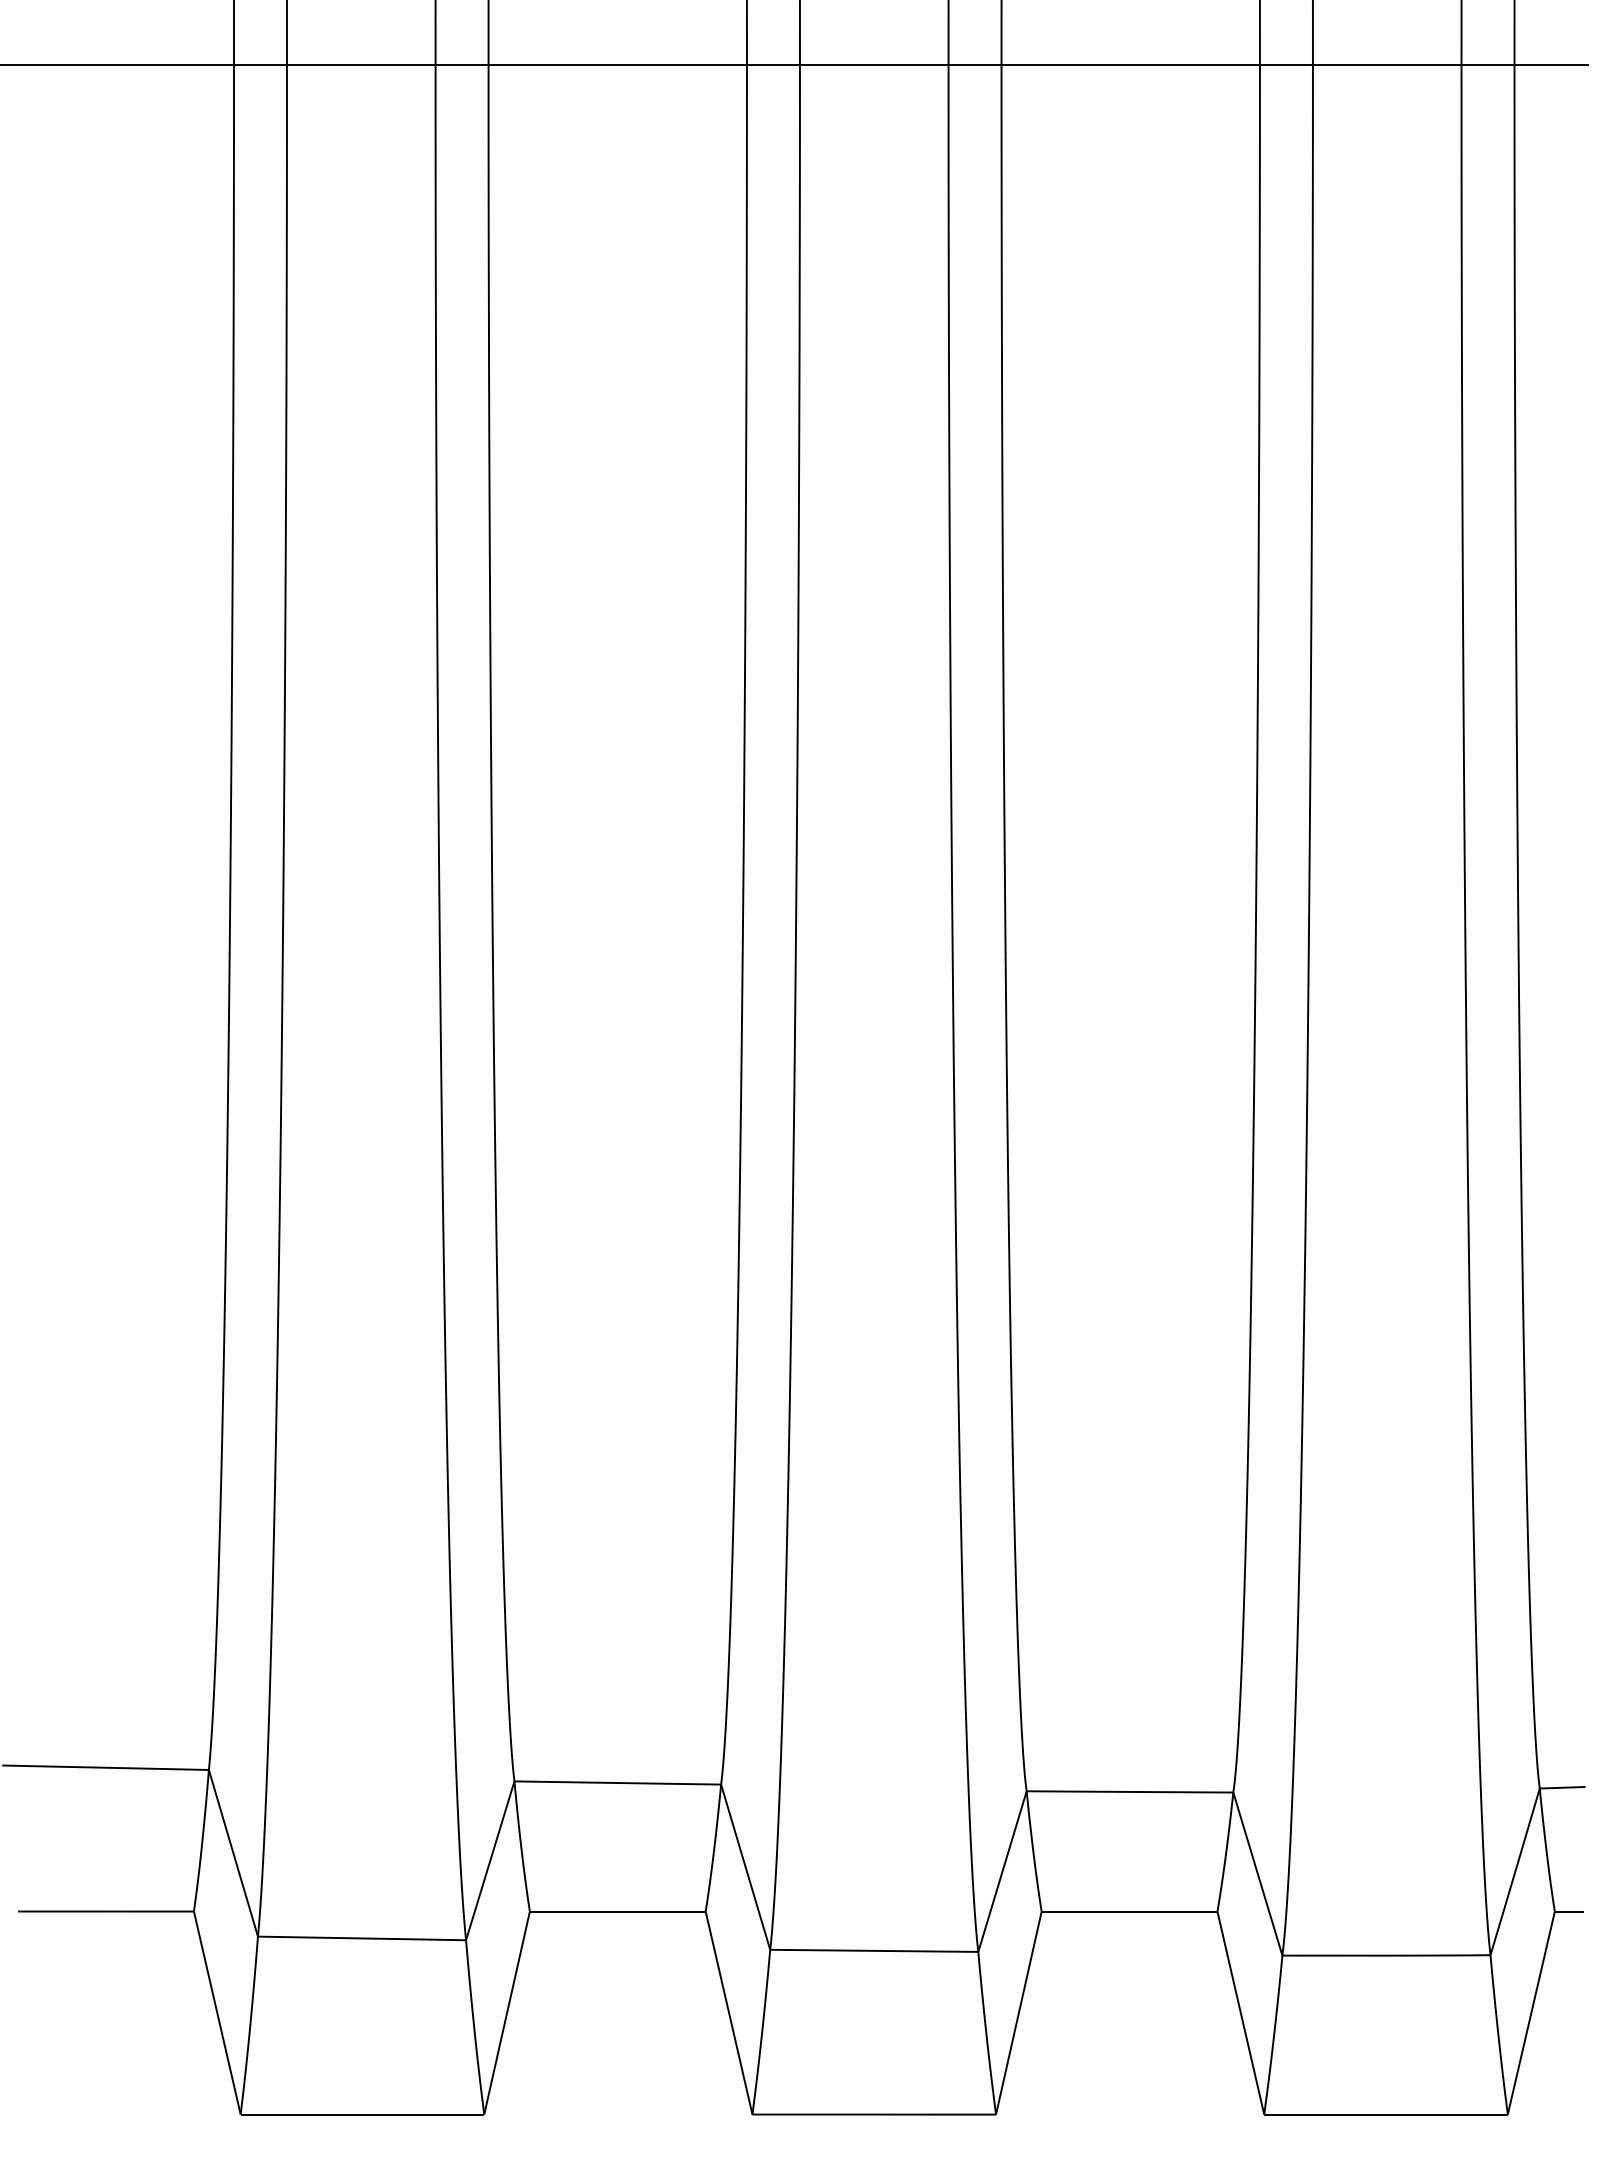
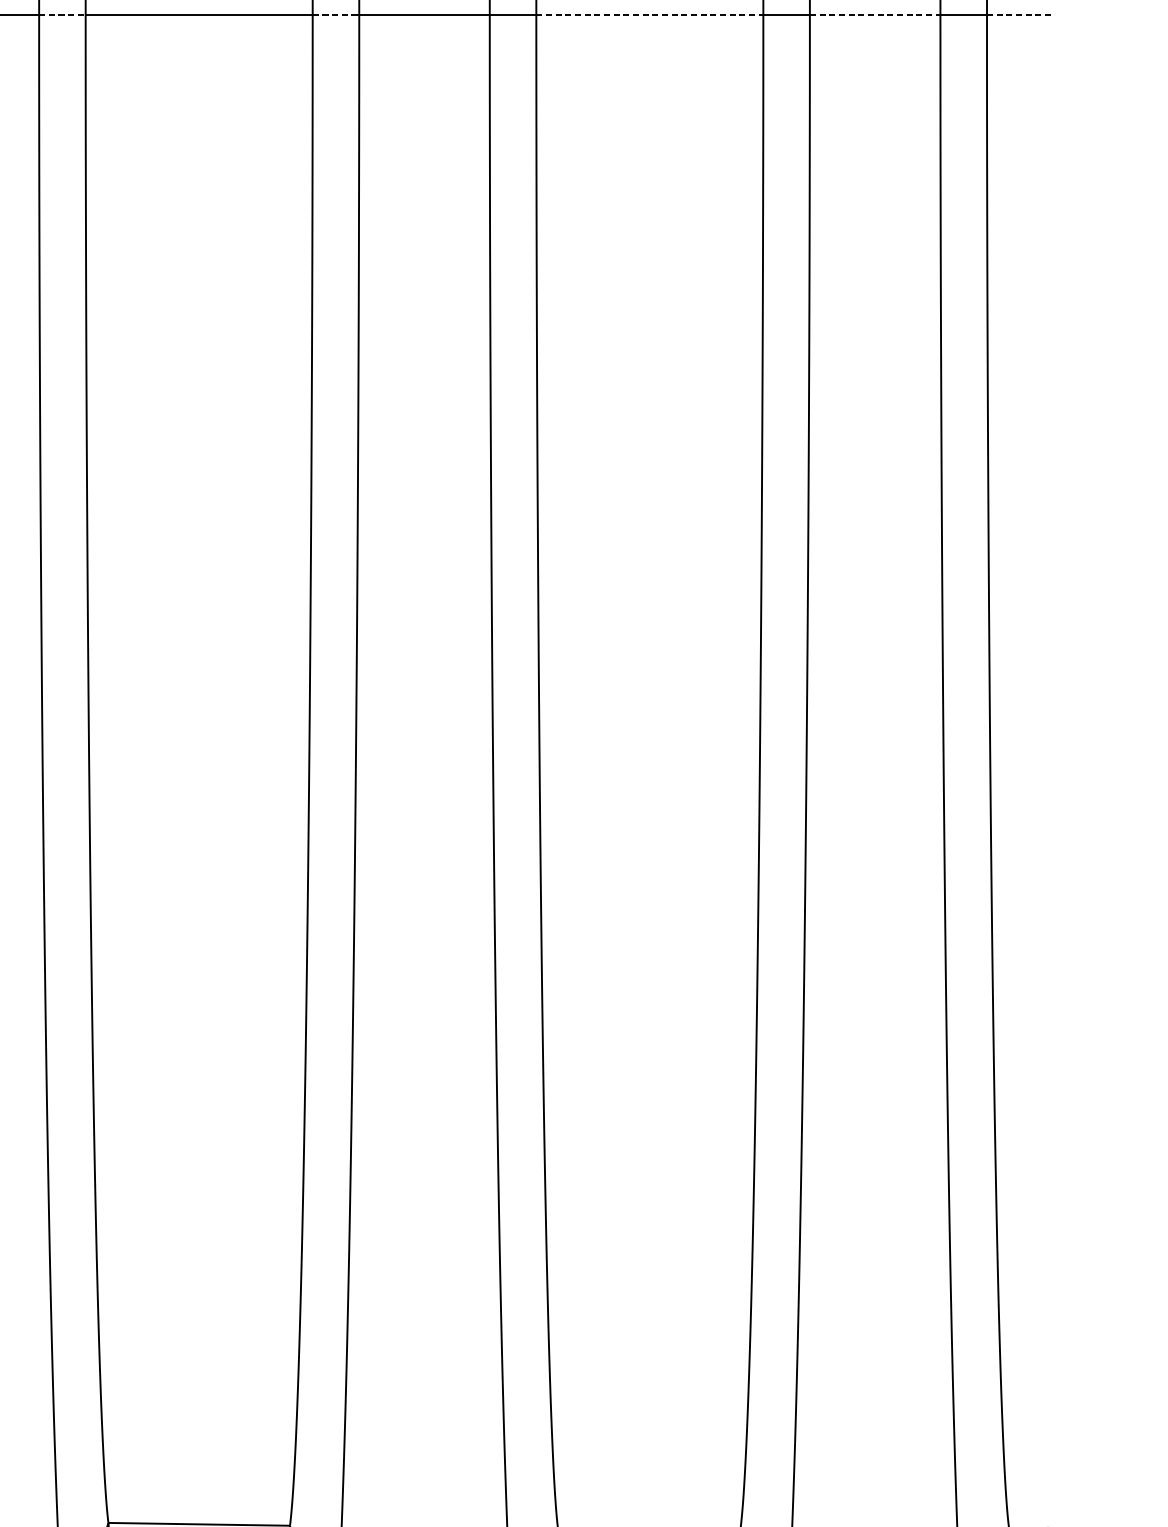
line: (462, 65) -> (62, 15), solid -> dashed
line: (773, 65) -> (336, 15), solid -> dashed
line: (1131, 65) -> (650, 15), solid -> dashed
line: (1387, 65) -> (875, 15), solid -> dashed
line: (1551, 65) -> (1019, 15), solid -> dashed

